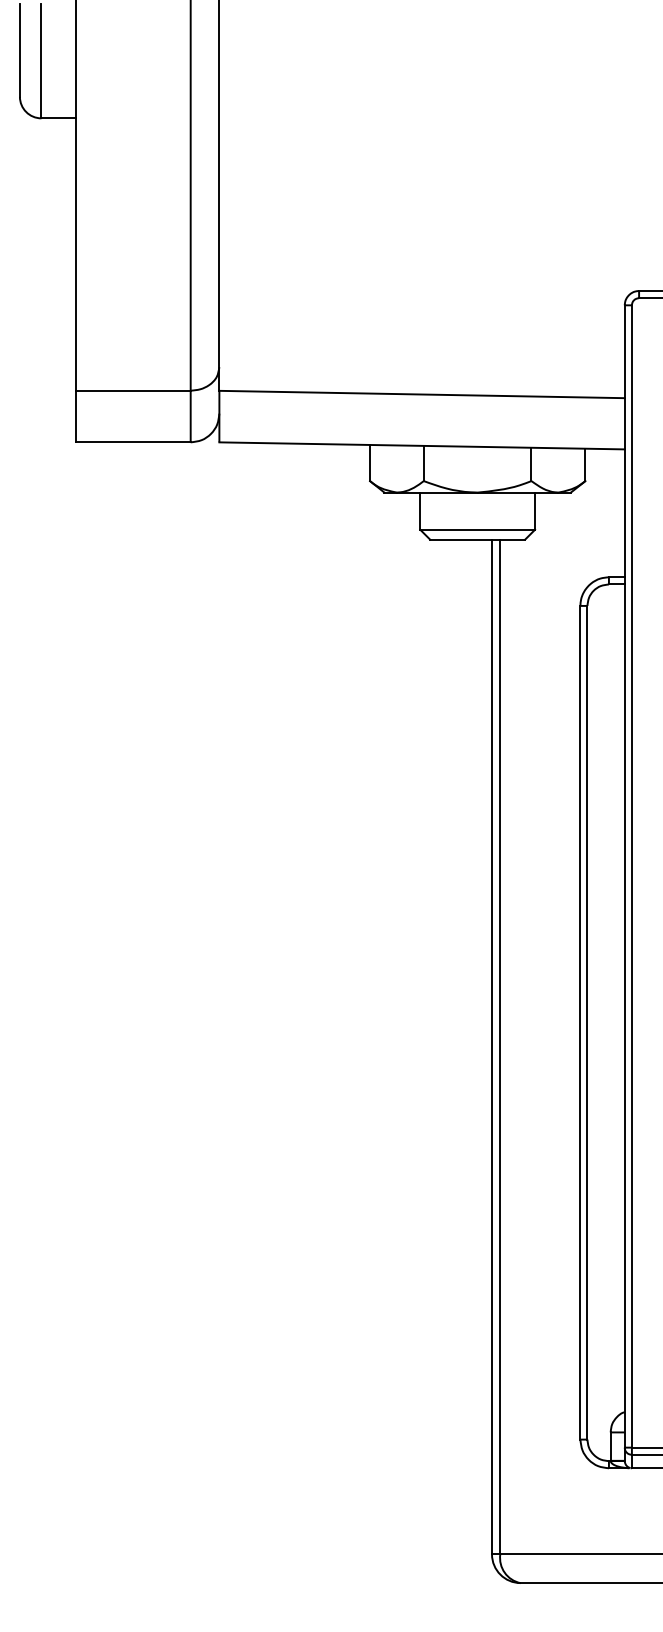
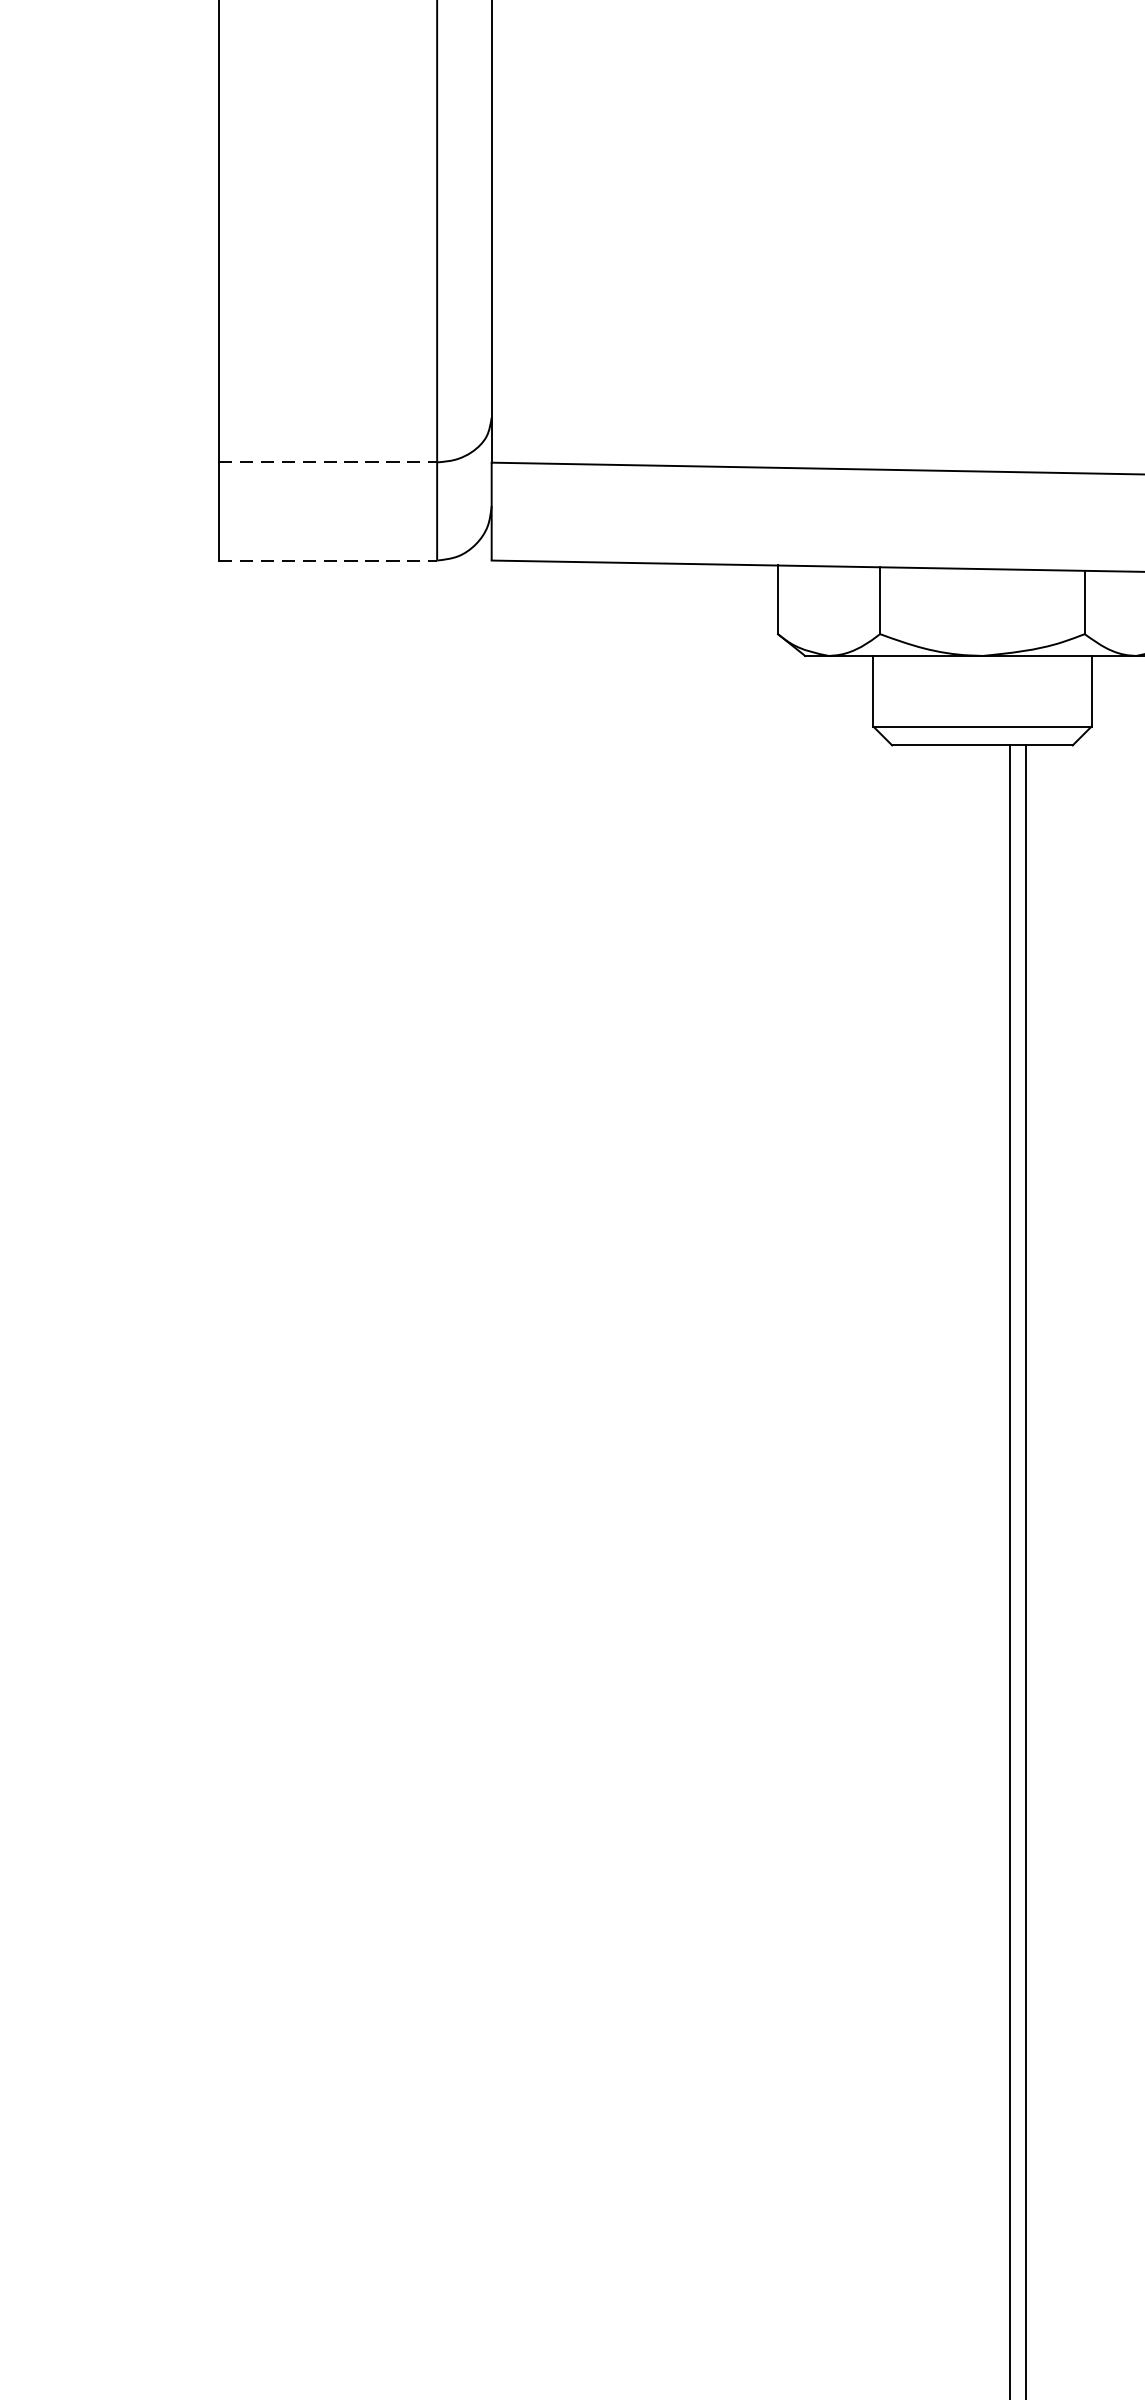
line: (133, 390) -> (328, 462), solid -> dashed
line: (133, 442) -> (328, 560), solid -> dashed

